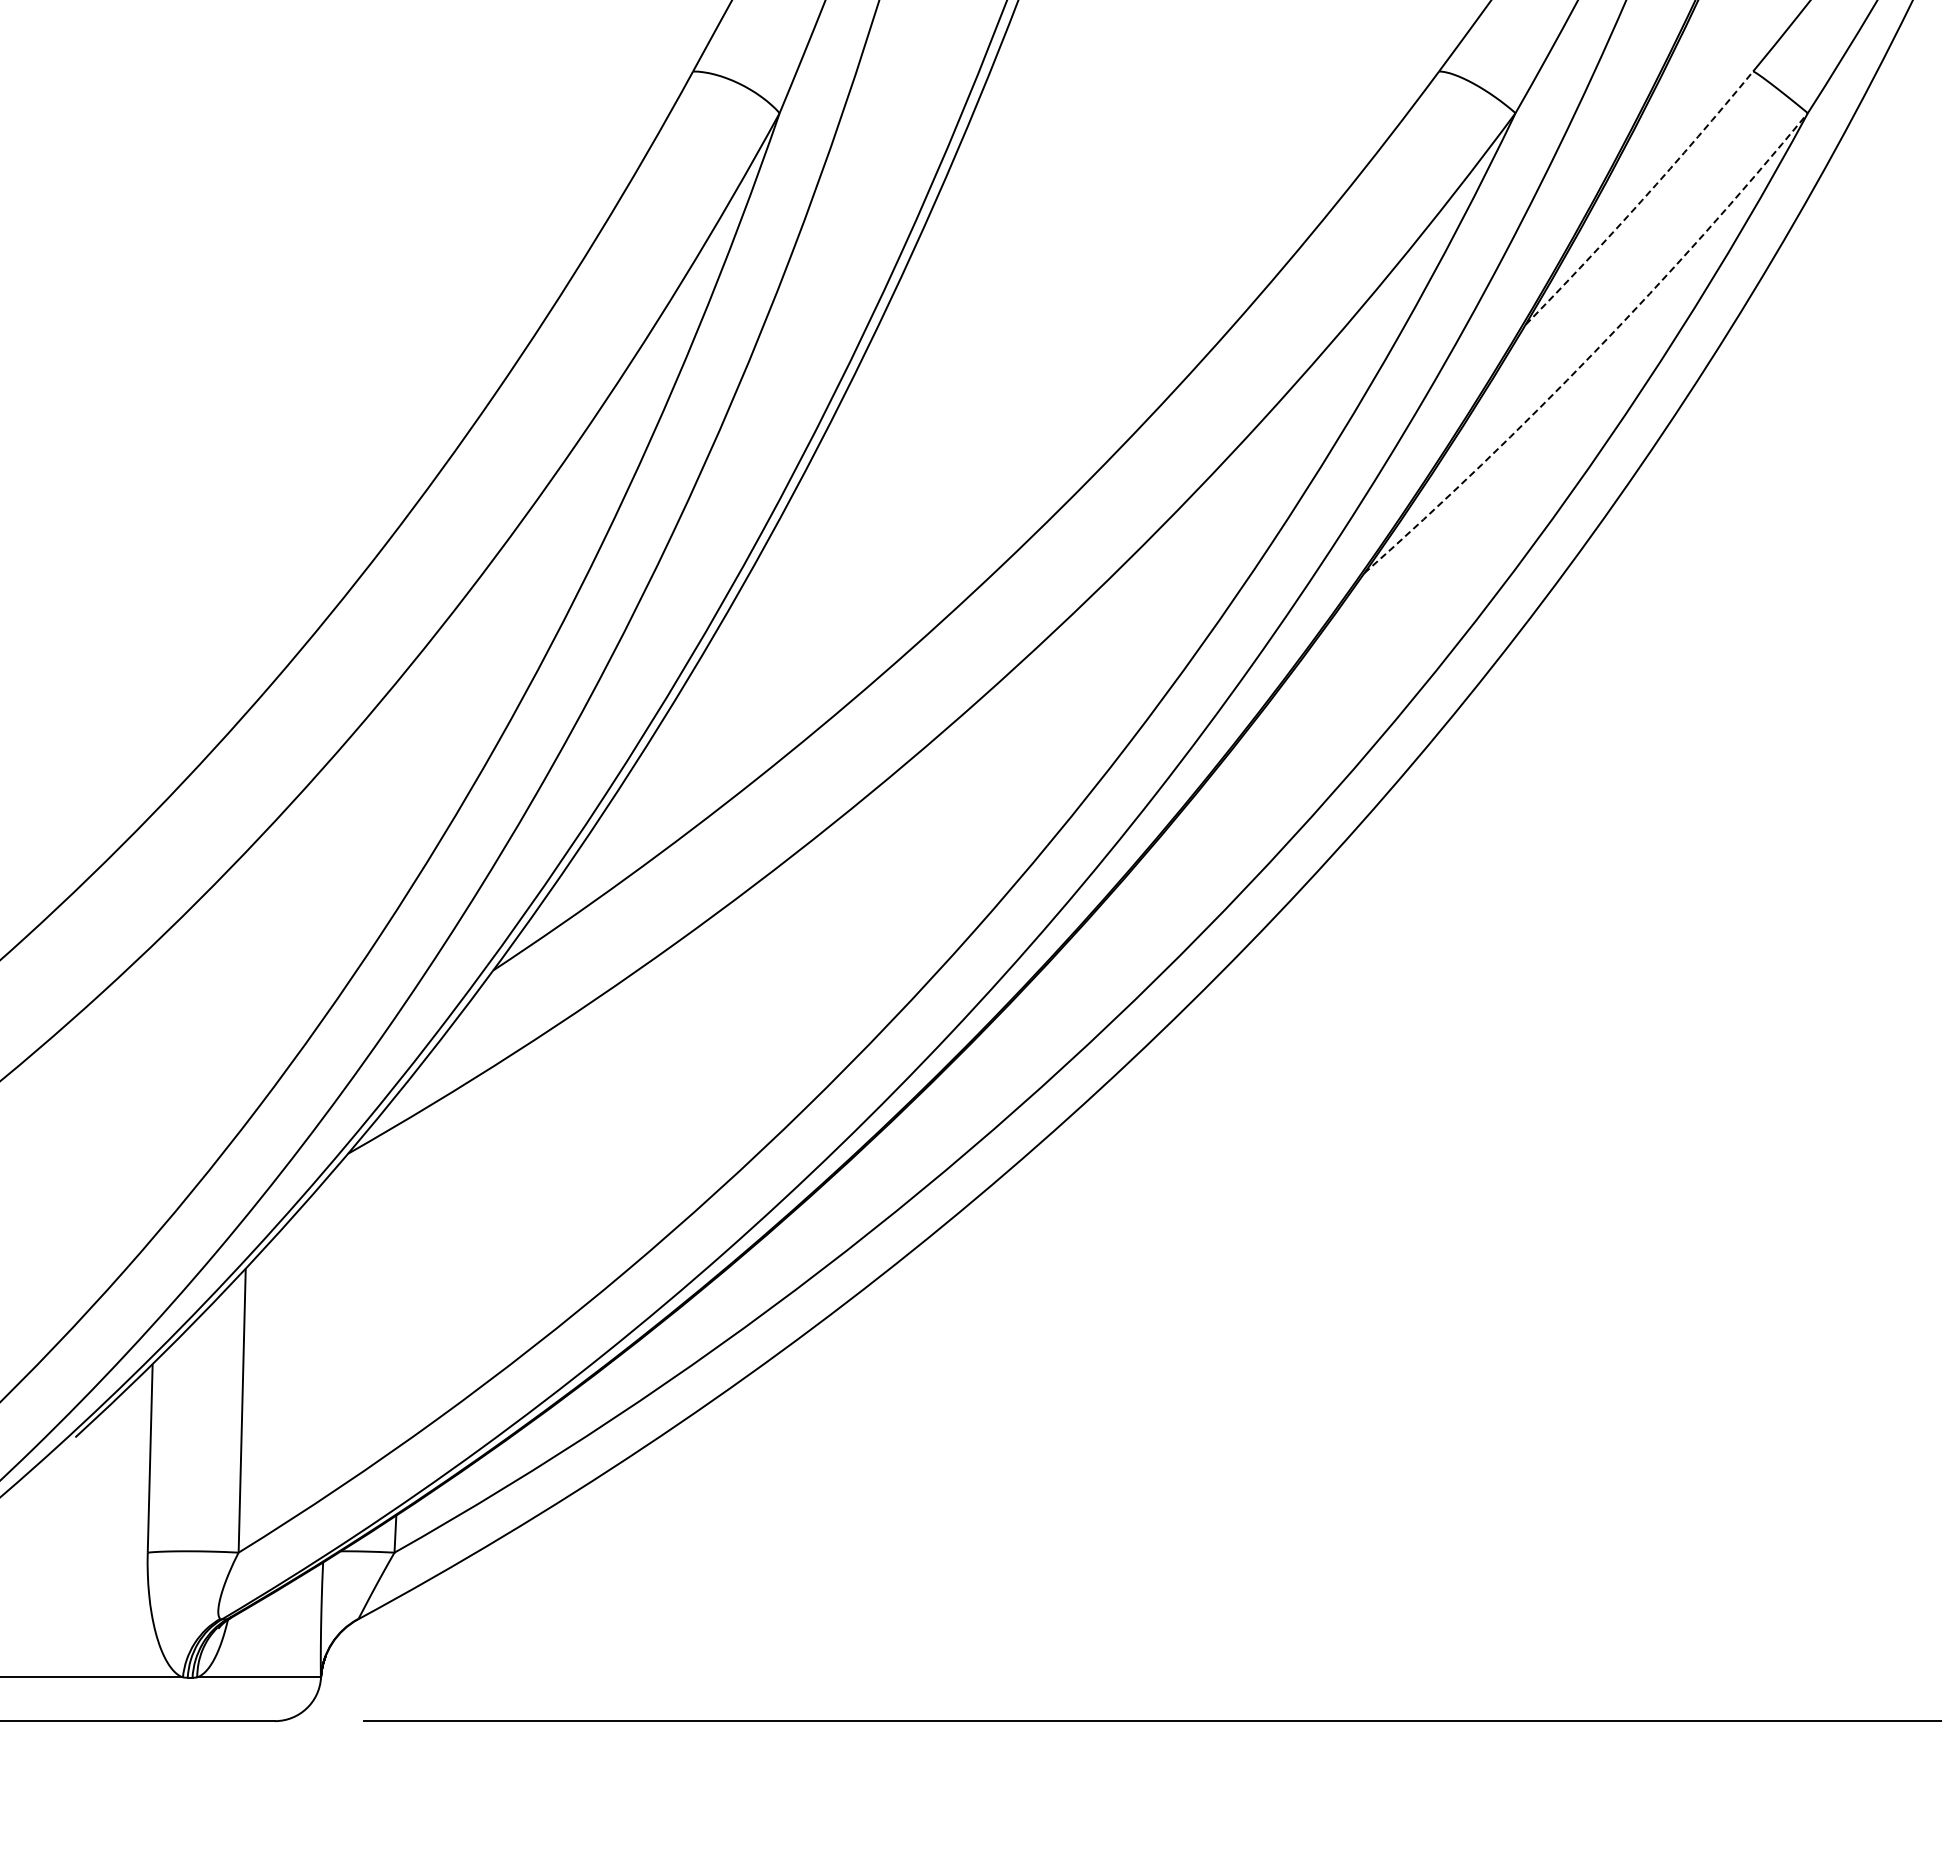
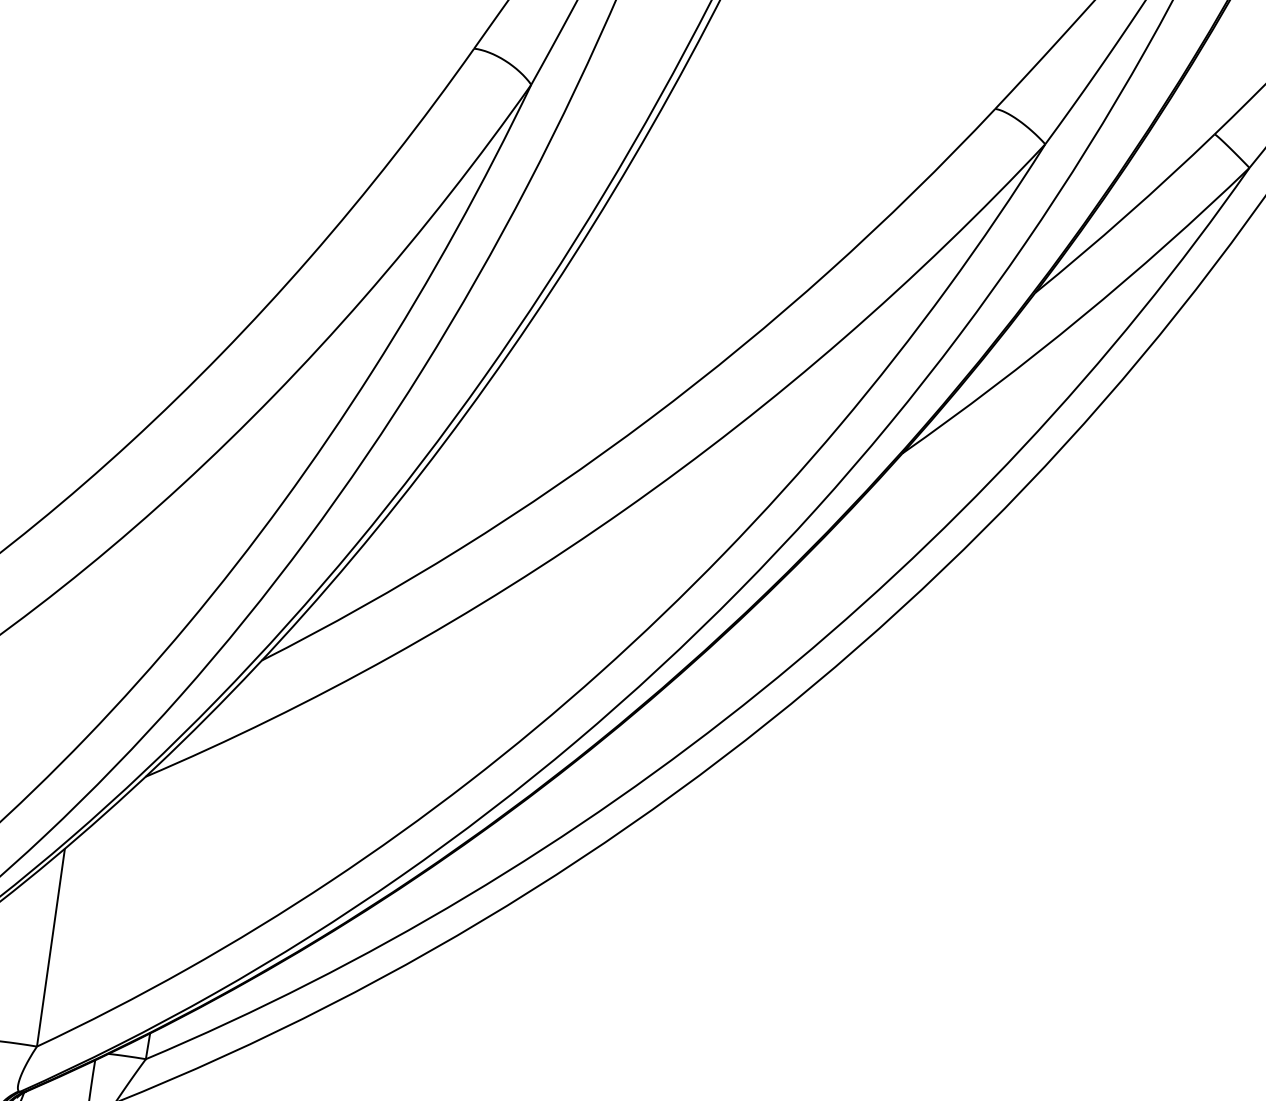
arc: (1642, 200) -> (1126, 215), dashed -> solid
arc: (1595, 351) -> (1081, 317), dashed -> solid

